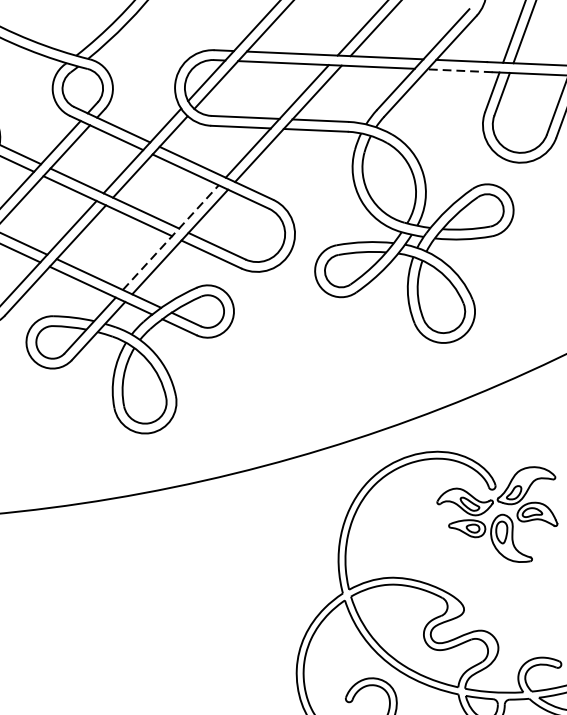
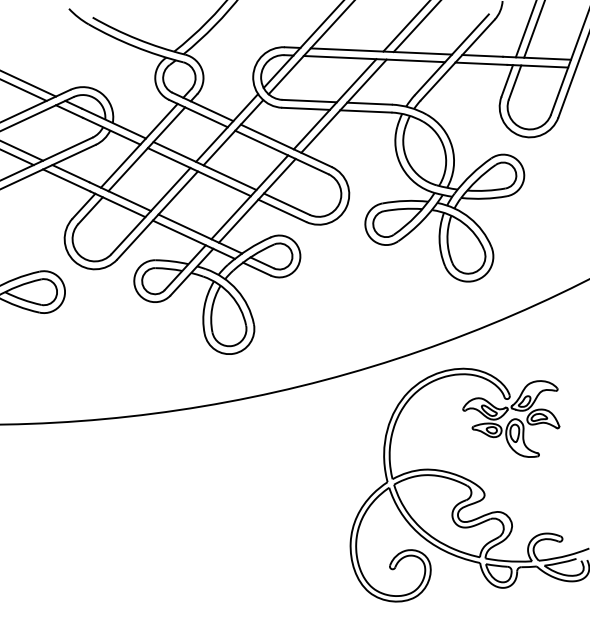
line: (458, 70) -> (480, 63), dashed -> solid
line: (170, 237) -> (249, 197), dashed -> solid

